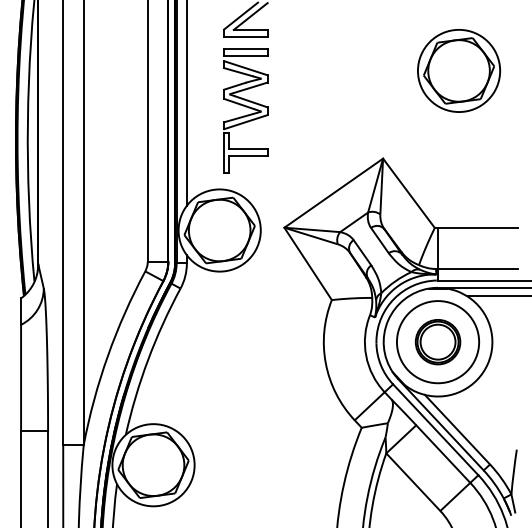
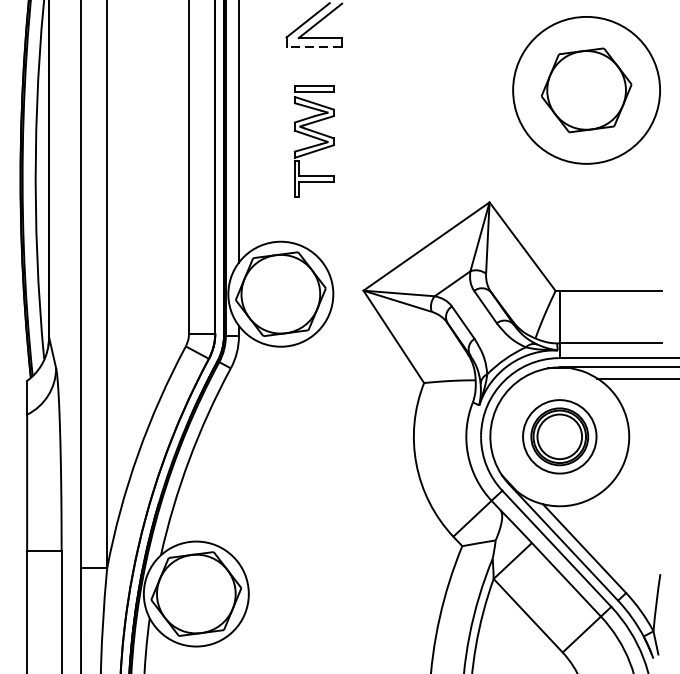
line: (245, 36) -> (313, 46), solid -> dashed
circle: (458, 70) -> (585, 89), size x1.4
part: (245, 110) -> (313, 140), size x0.7
circle: (437, 342) -> (559, 437), size x0.7

